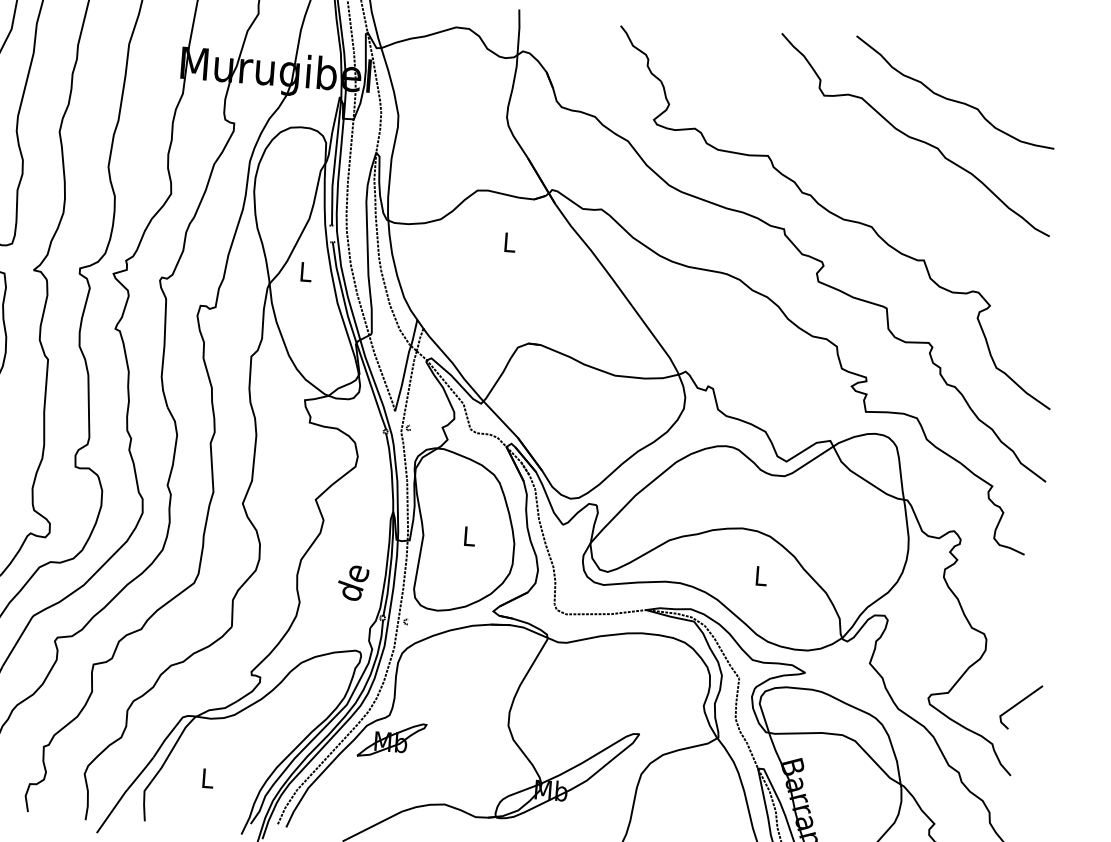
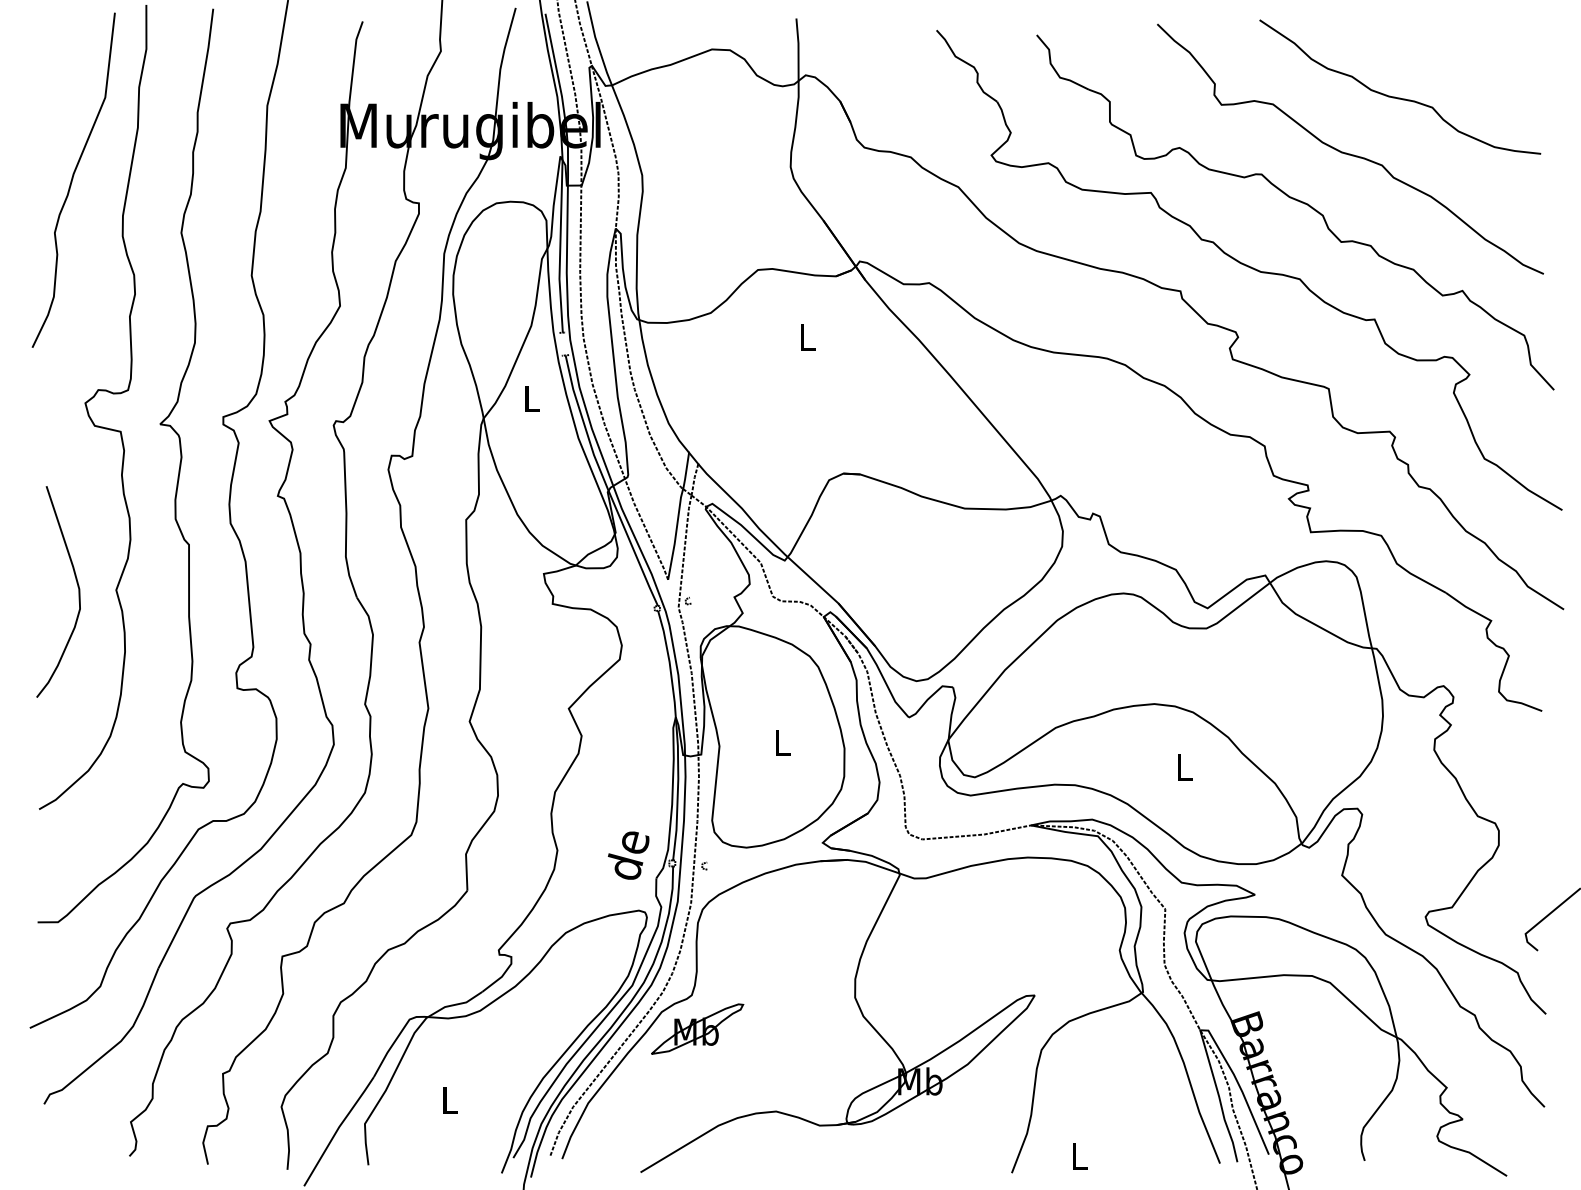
part: (875, 171) -> (1299, 202), added
text: (353, 582) -> (628, 855), moved

